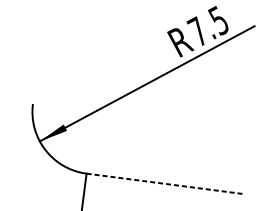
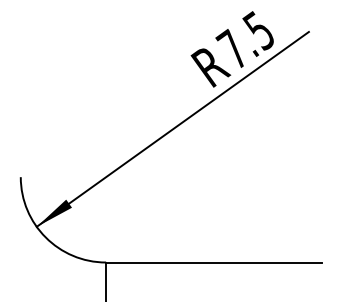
line: (164, 183) -> (214, 262), dashed -> solid

